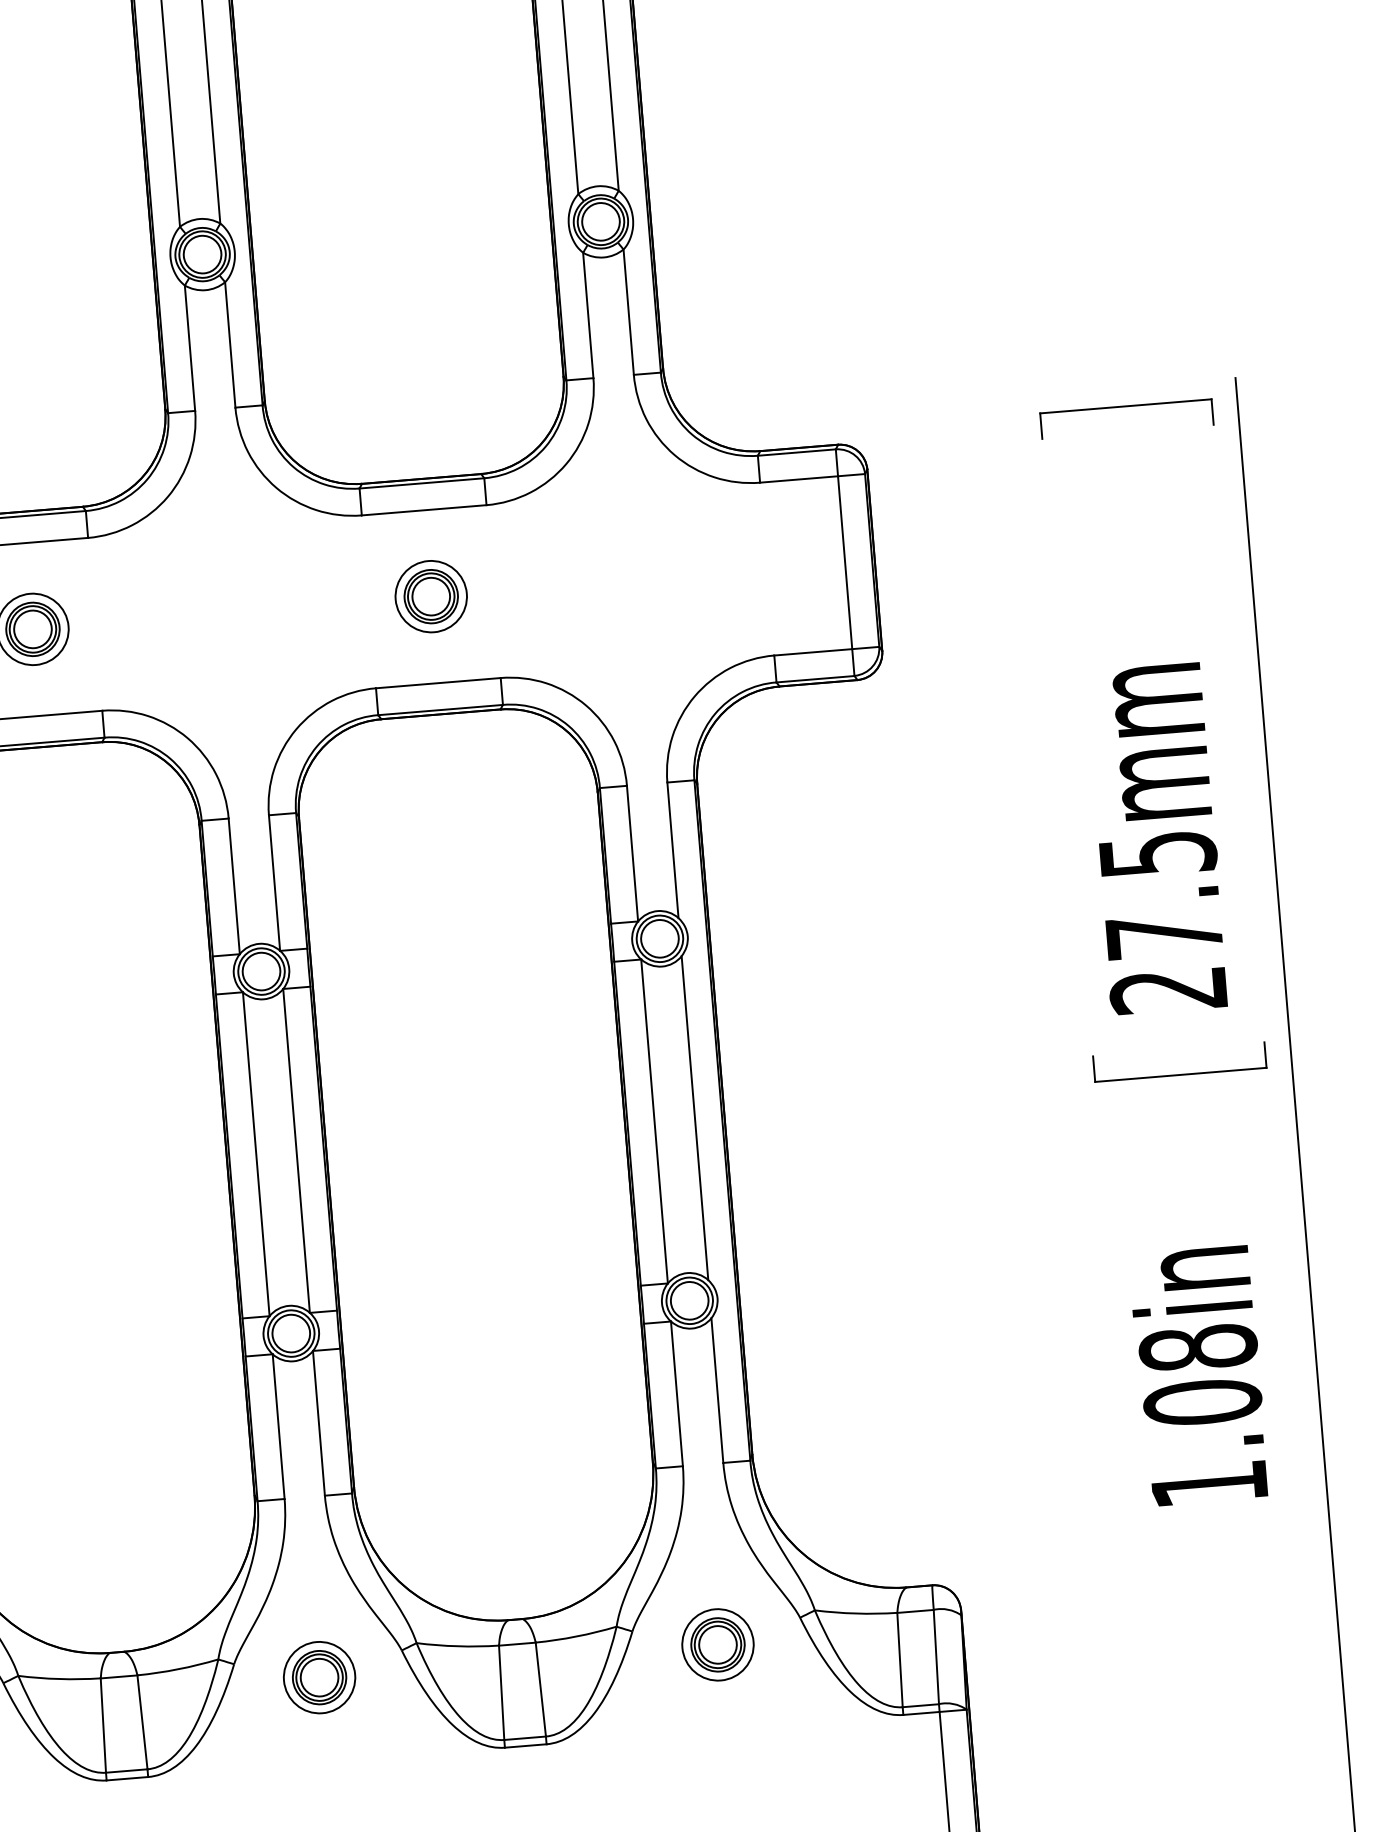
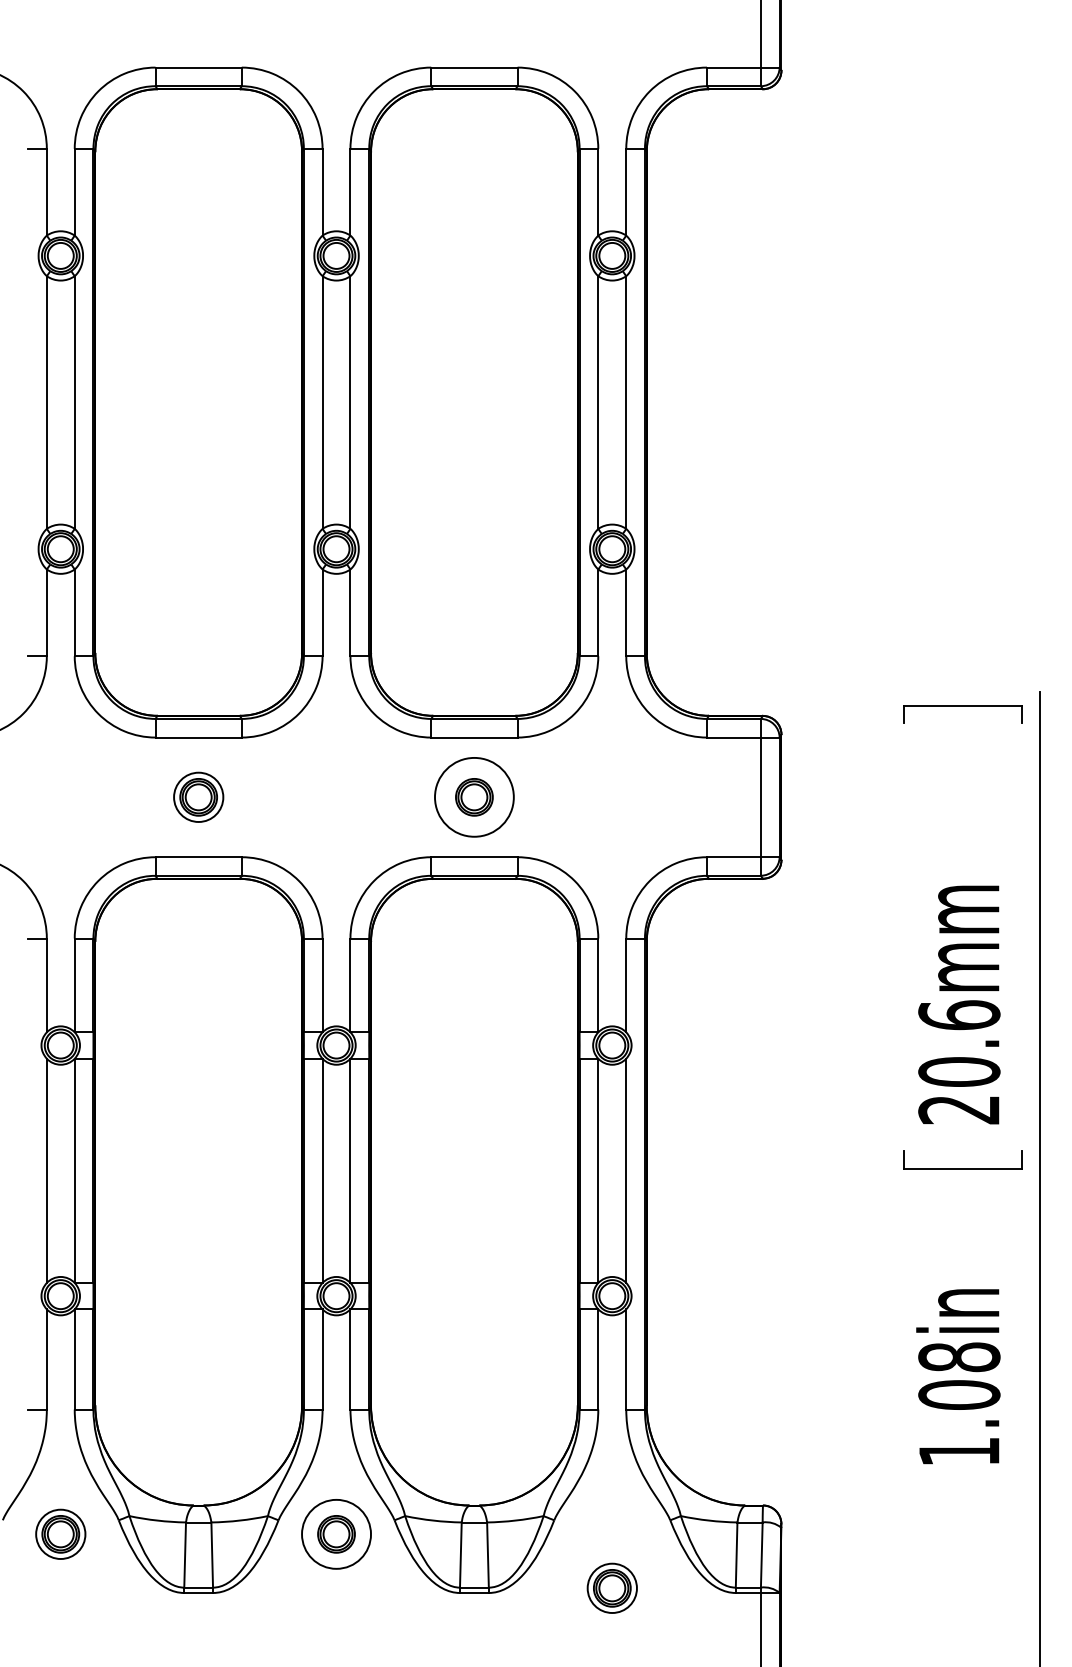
circle: (431, 595) -> (474, 796), size x1.6
text: (1161, 894) -> (959, 1043), 27.5mm -> 20.6mm
part: (716, 1643) -> (611, 1587), moved
circle: (319, 1676) -> (336, 1533), size x1.4

